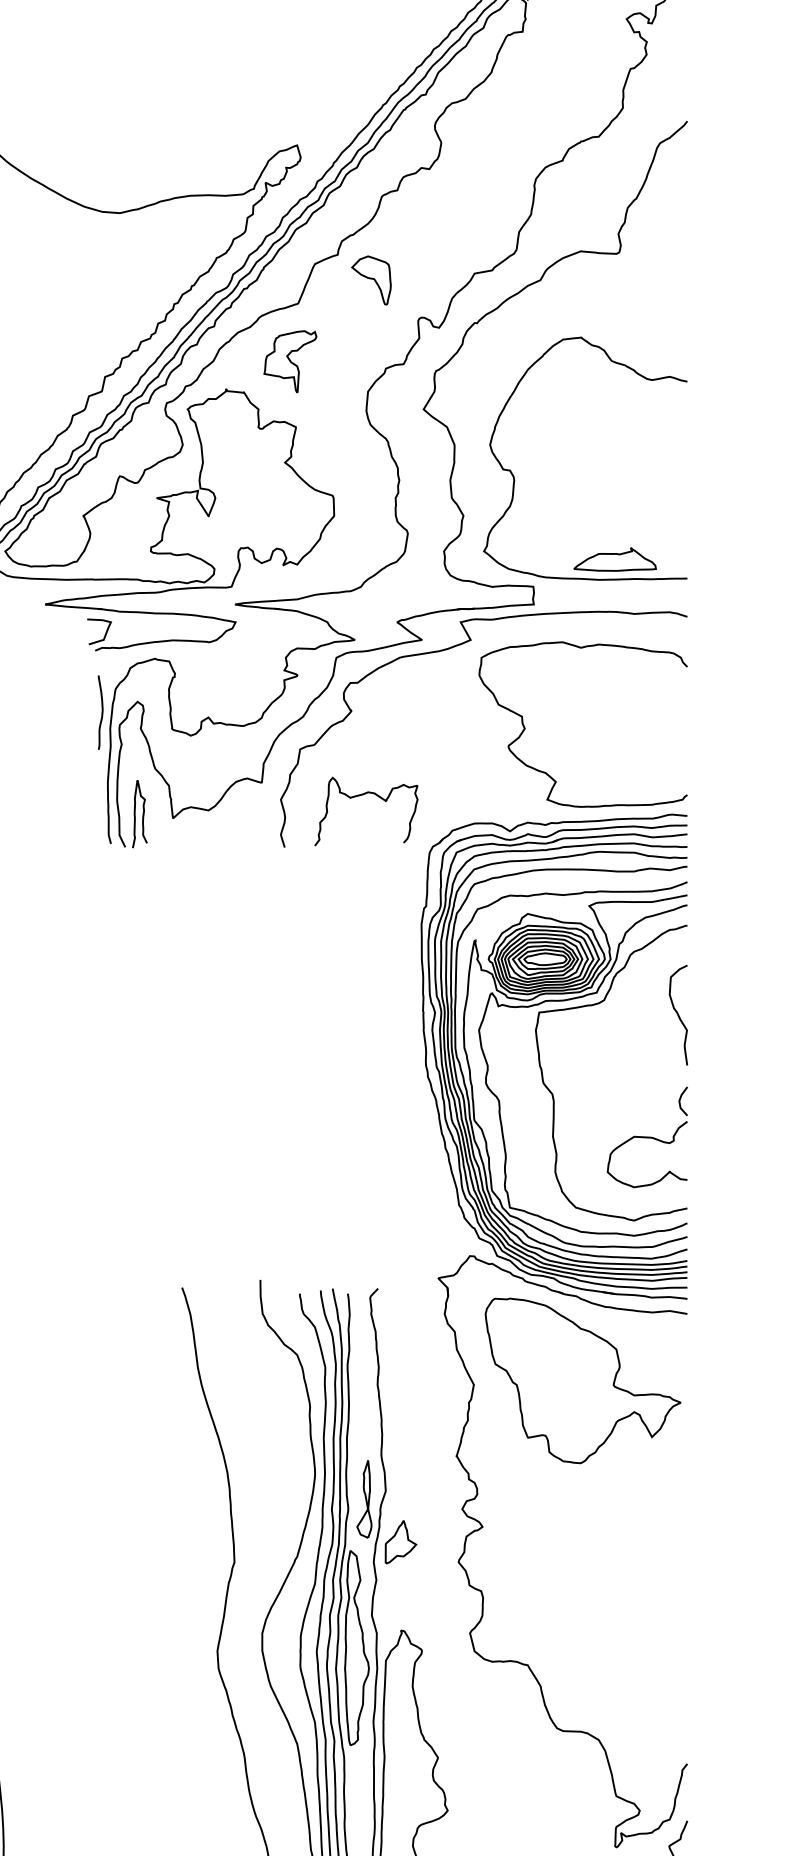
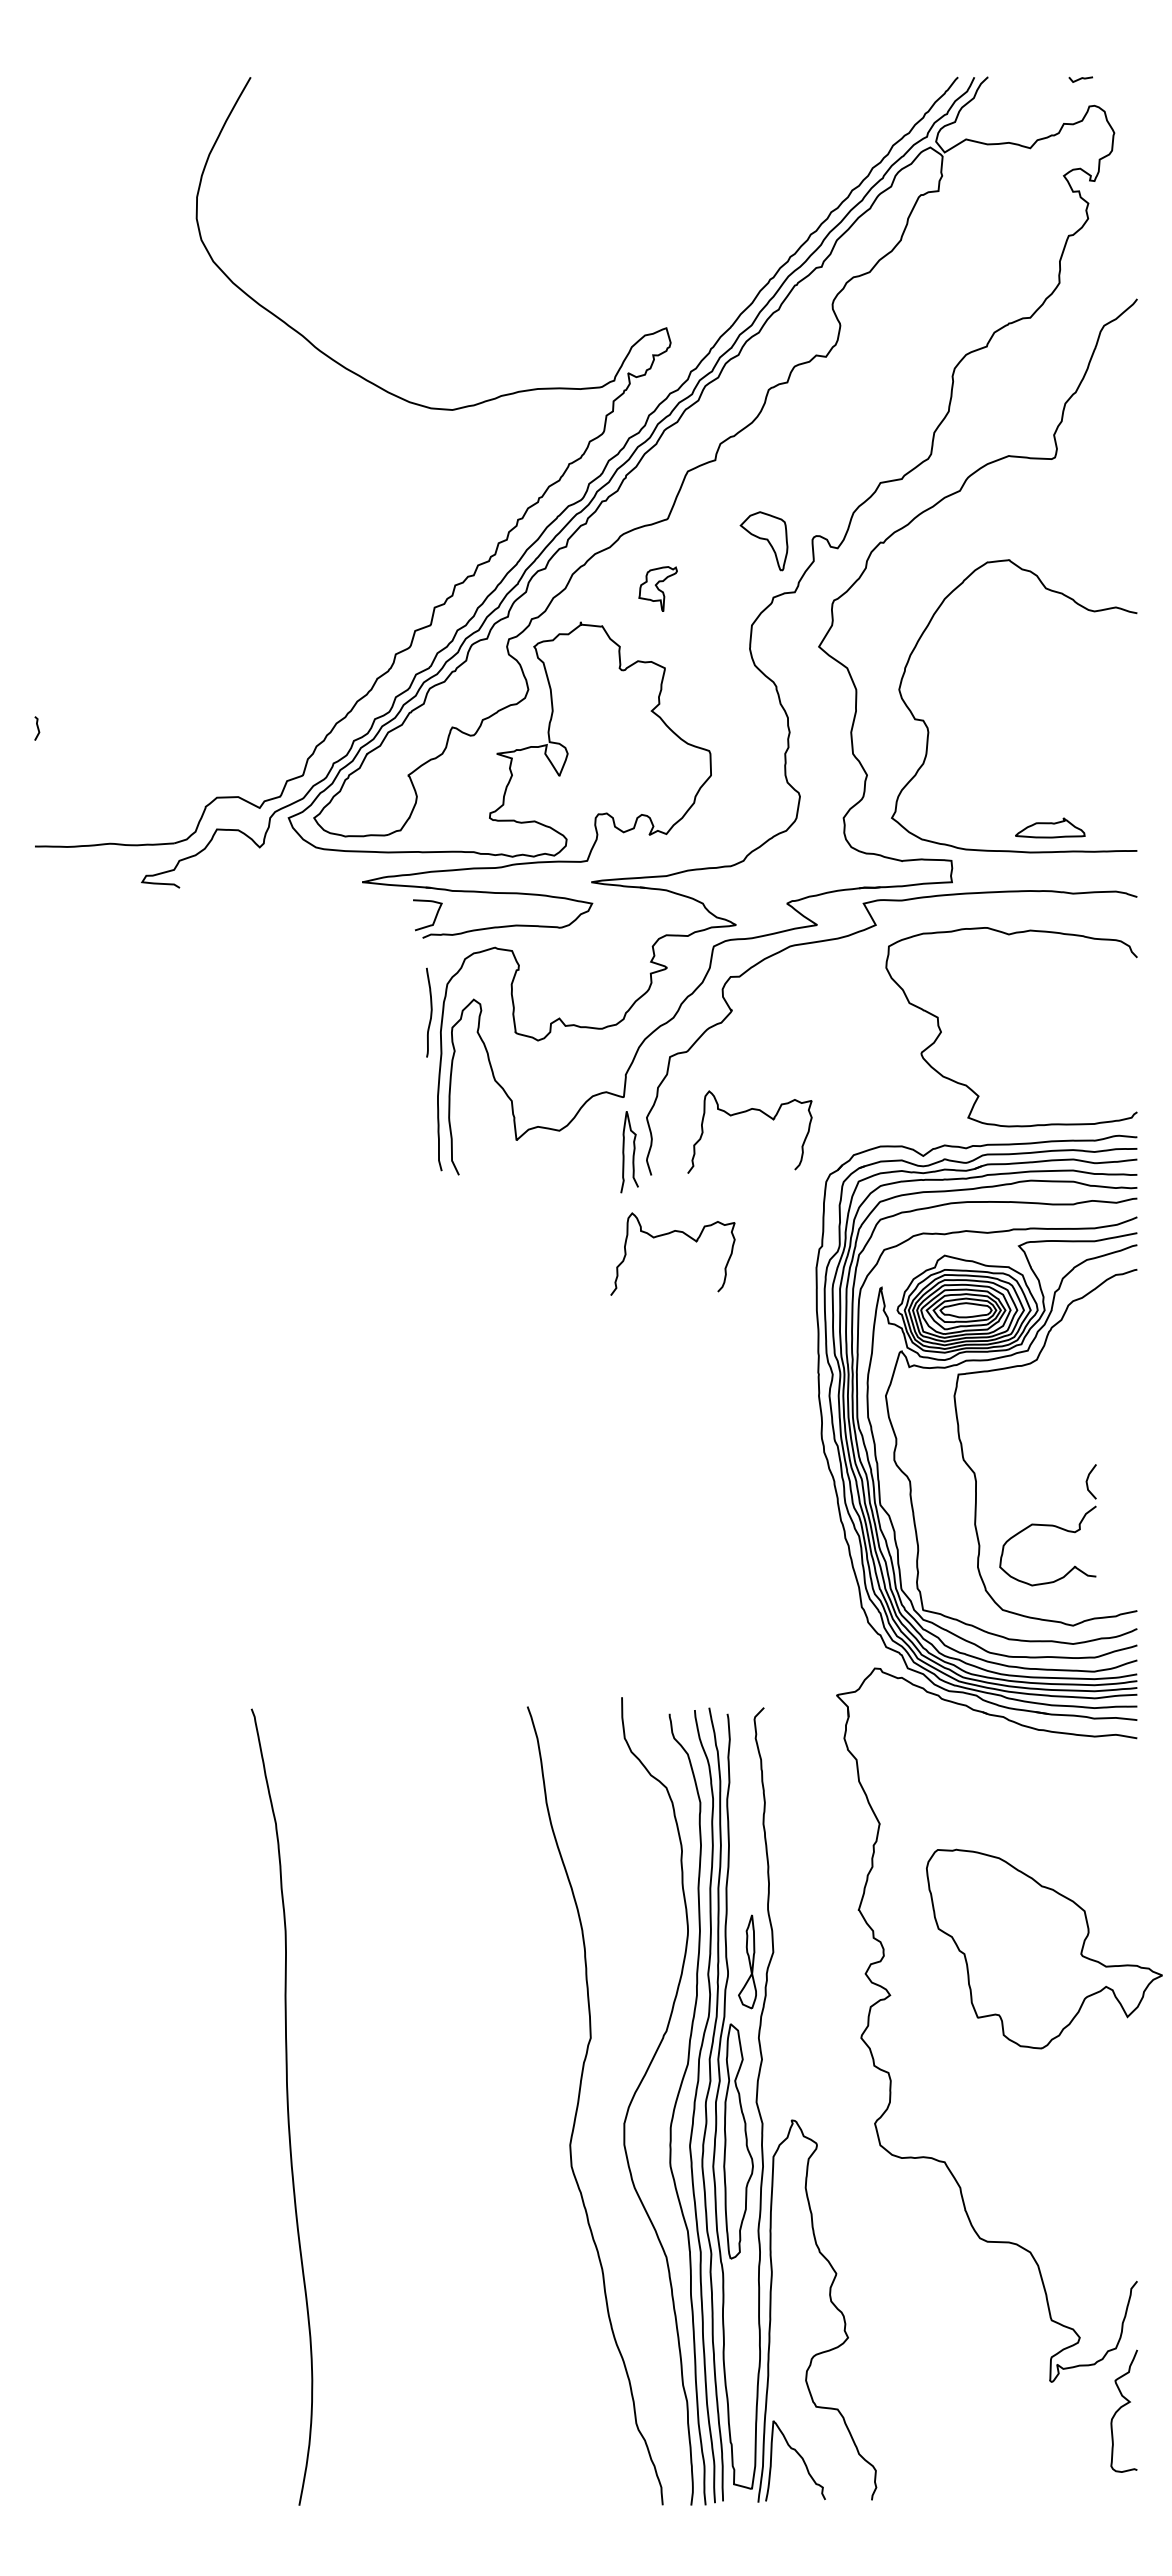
part: (371, 280) -> (763, 541), moved
part: (289, 361) -> (657, 588), size x0.6
part: (615, 559) -> (1050, 827), size x0.7
curve: (142, 816) -> (632, 1154), moved
curve: (299, 896) -> (669, 1234), added
curve: (678, 1014) -> (1126, 1377), removed
part: (646, 1137) -> (1047, 1525), moved
part: (583, 1380) -> (1044, 1948), moved
part: (400, 1541) -> (791, 2013), removed

